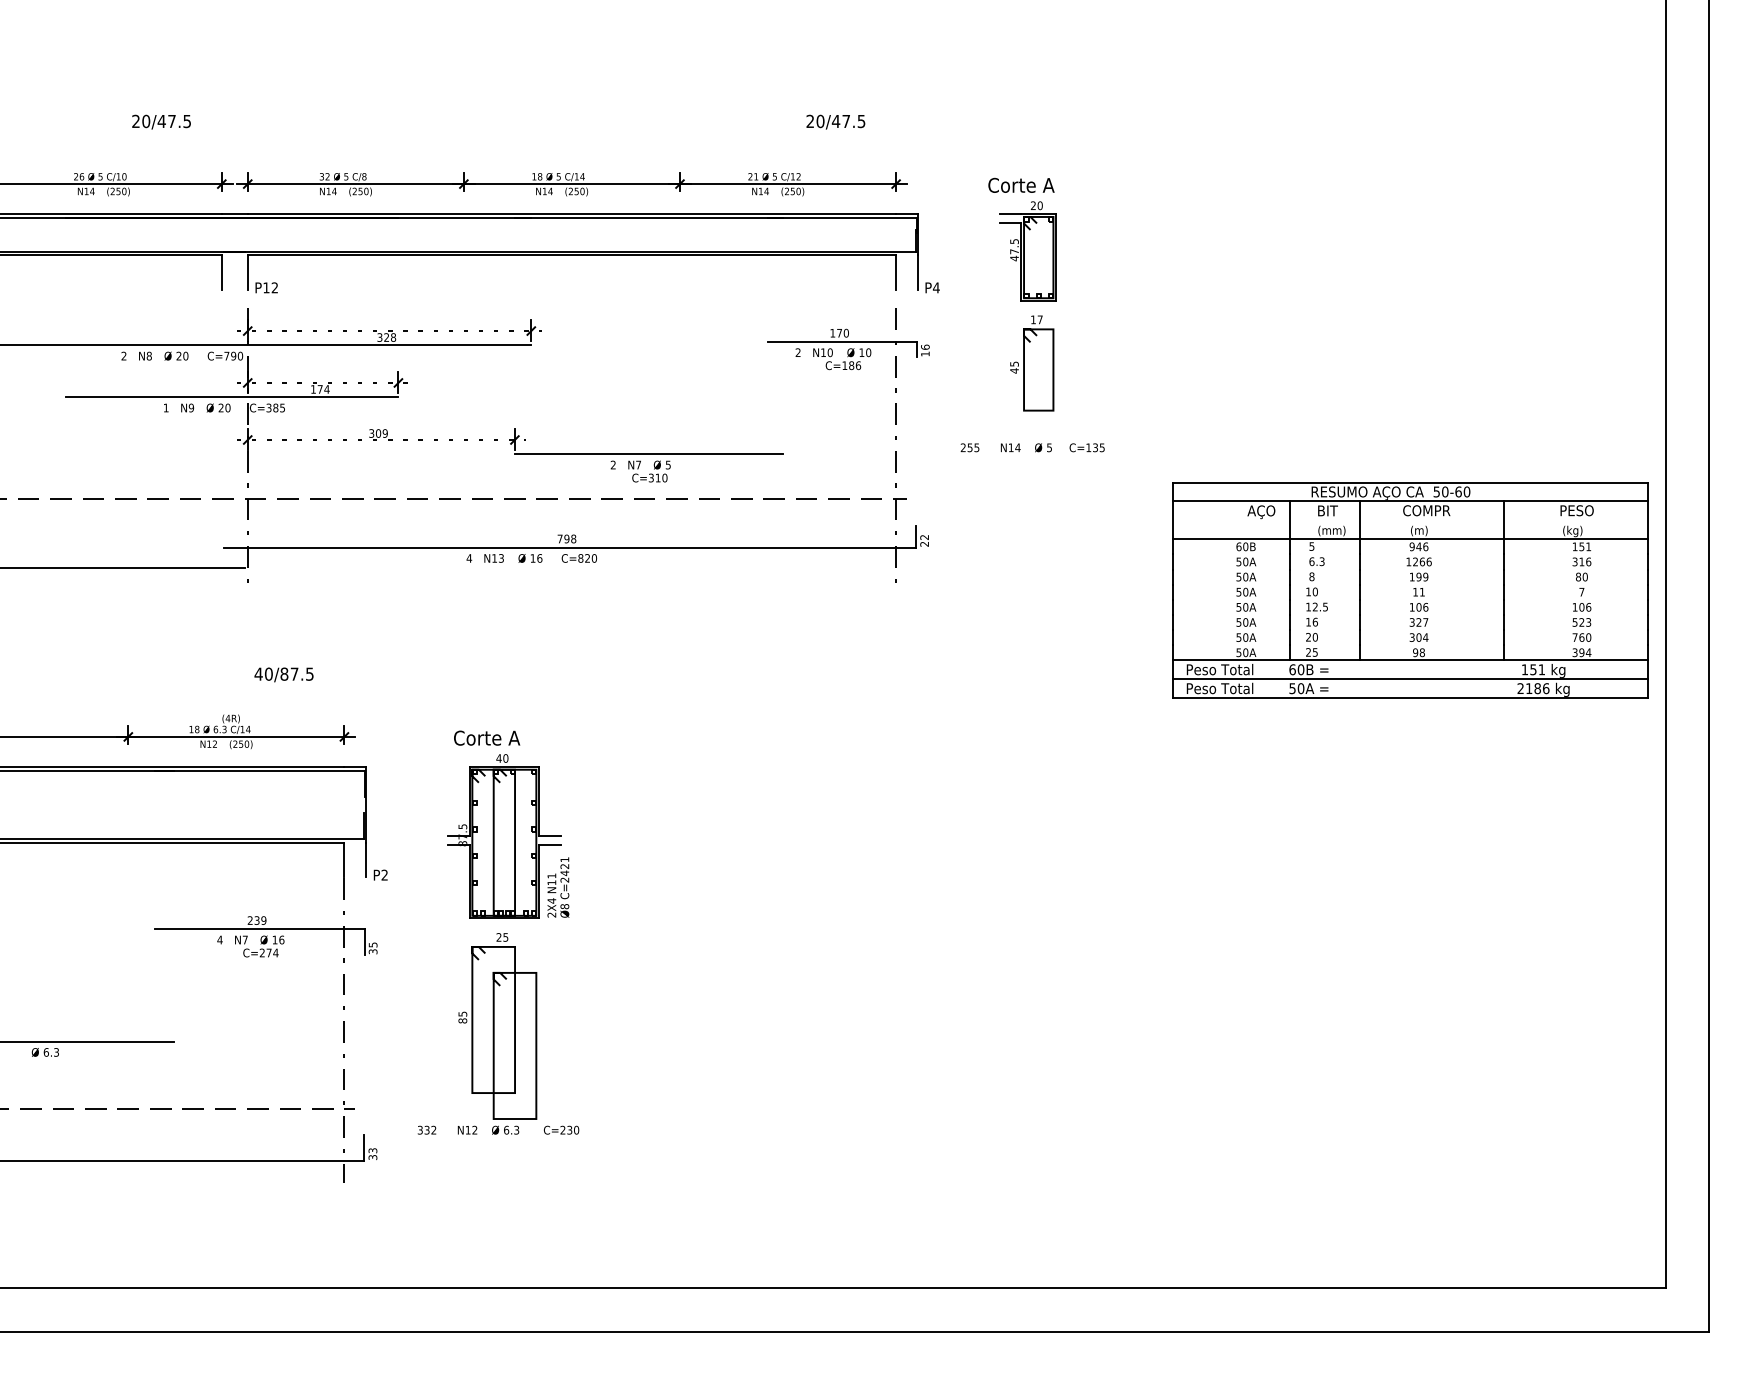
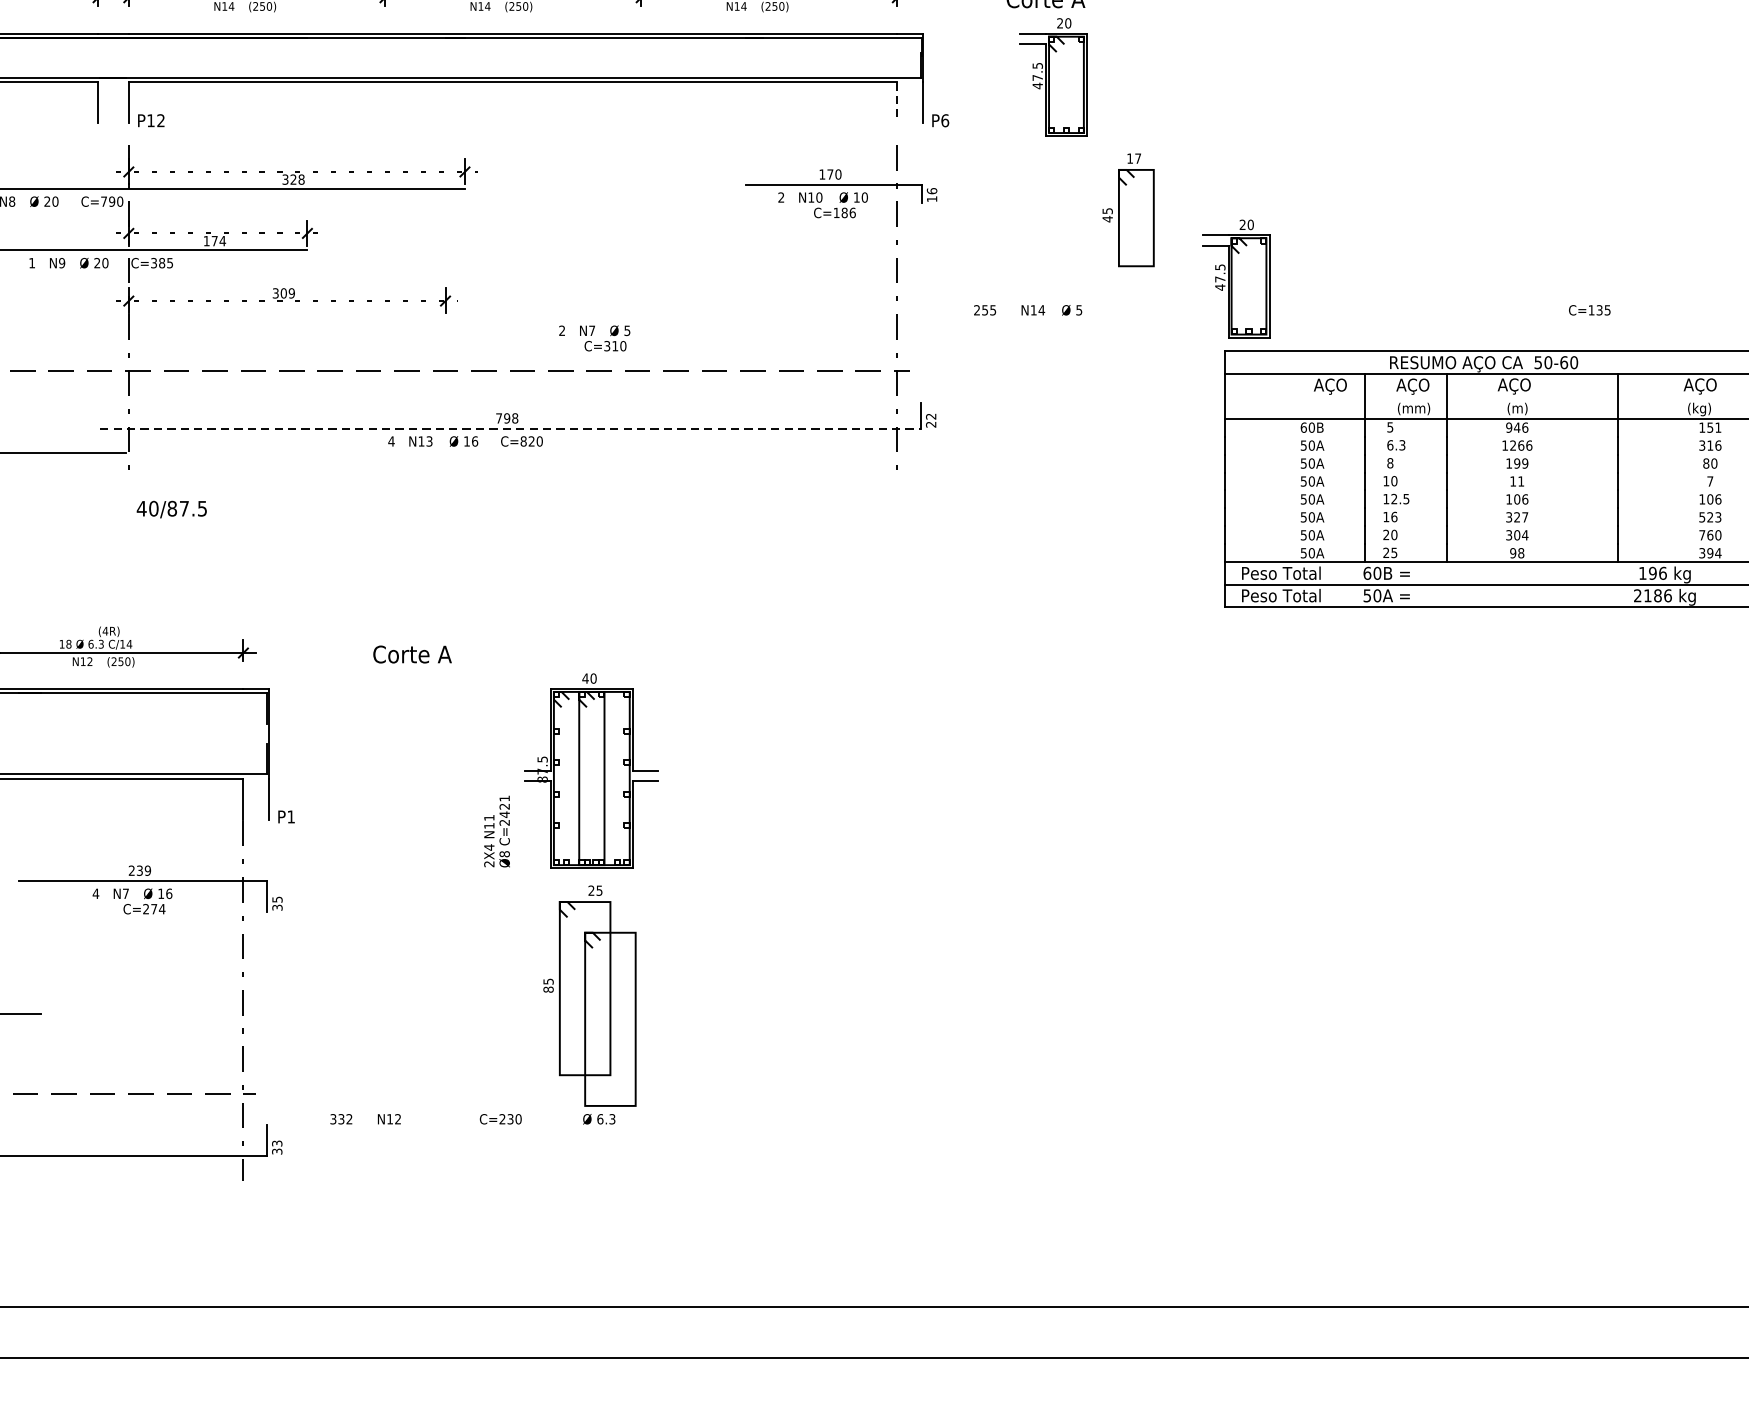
line: (896, 273) -> (897, 103), solid -> dashed
text: (936, 287) -> (945, 120), P4 -> P6
part: (1032, 363) -> (1129, 210), moved
part: (1181, 421) -> (1235, 279), added
text: (1086, 447) -> (1588, 309), moved
line: (648, 454) -> (603, 318), removed
text: (1426, 511) -> (1526, 385), COMPR -> AÇO
text: (1576, 511) -> (1703, 385), PESO -> AÇO
text: (1330, 512) -> (1412, 387), BIT -> AÇO
line: (570, 547) -> (511, 428), solid -> dashed
text: (1537, 669) -> (1657, 573), 151 -> 196
text: (283, 674) -> (171, 509), moved
part: (504, 836) -> (592, 771), moved
text: (384, 874) -> (290, 816), P2 -> P1
part: (497, 1033) -> (589, 1004), moved

